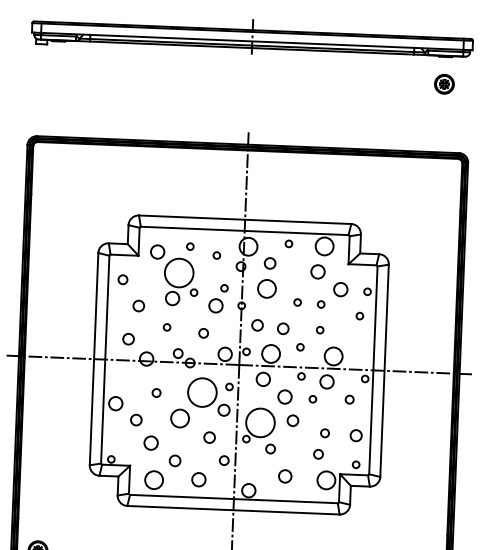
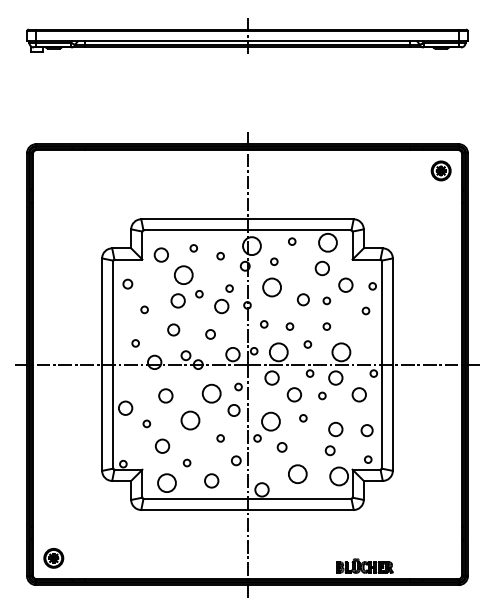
part: (443, 83) -> (440, 170), moved
circle: (270, 263) -> (274, 261), size x0.62
circle: (178, 273) -> (183, 275), size x0.62
circle: (296, 302) -> (302, 299), size x1.67
circle: (138, 305) -> (144, 309), size x0.62
circle: (257, 325) -> (264, 324), size x0.62
circle: (166, 326) -> (173, 329), size x1.67
circle: (282, 328) -> (289, 326), size x0.62
circle: (128, 339) -> (135, 343), size x0.62
circle: (156, 392) -> (165, 395), size x1.67
circle: (202, 392) -> (211, 393), size x0.62
circle: (349, 399) -> (358, 394), size x1.67
circle: (136, 419) -> (146, 423), size x0.62
circle: (293, 421) -> (303, 418), size x0.62
circle: (260, 422) -> (270, 421), size x0.62
circle: (324, 433) -> (335, 429), size x1.67
circle: (209, 437) -> (220, 438), size x0.62
circle: (174, 460) -> (186, 462), size x0.62
circle: (284, 475) -> (297, 473), size x1.43

